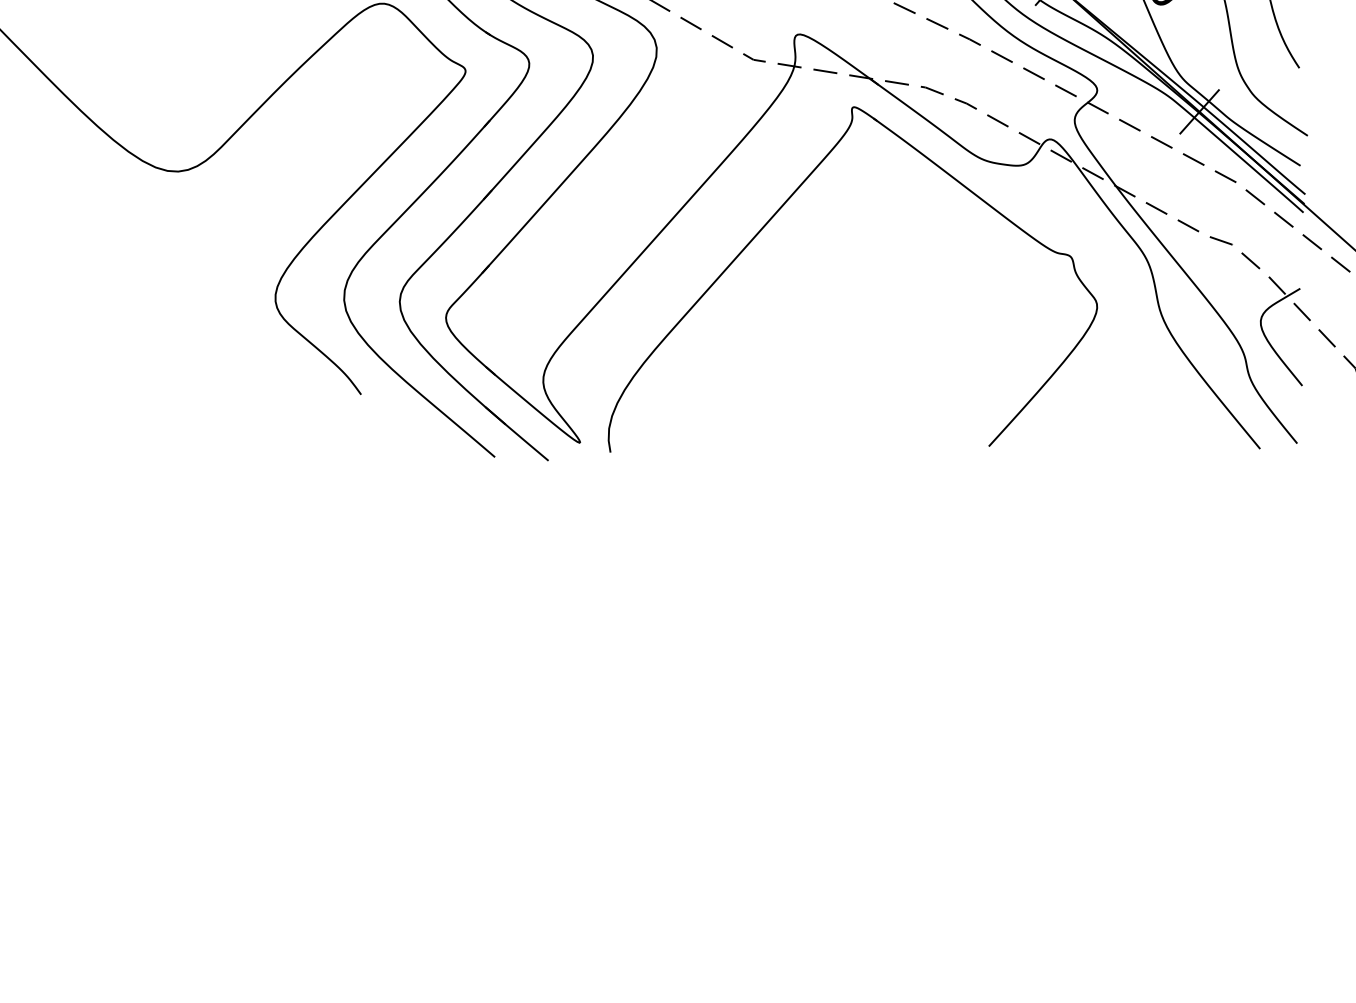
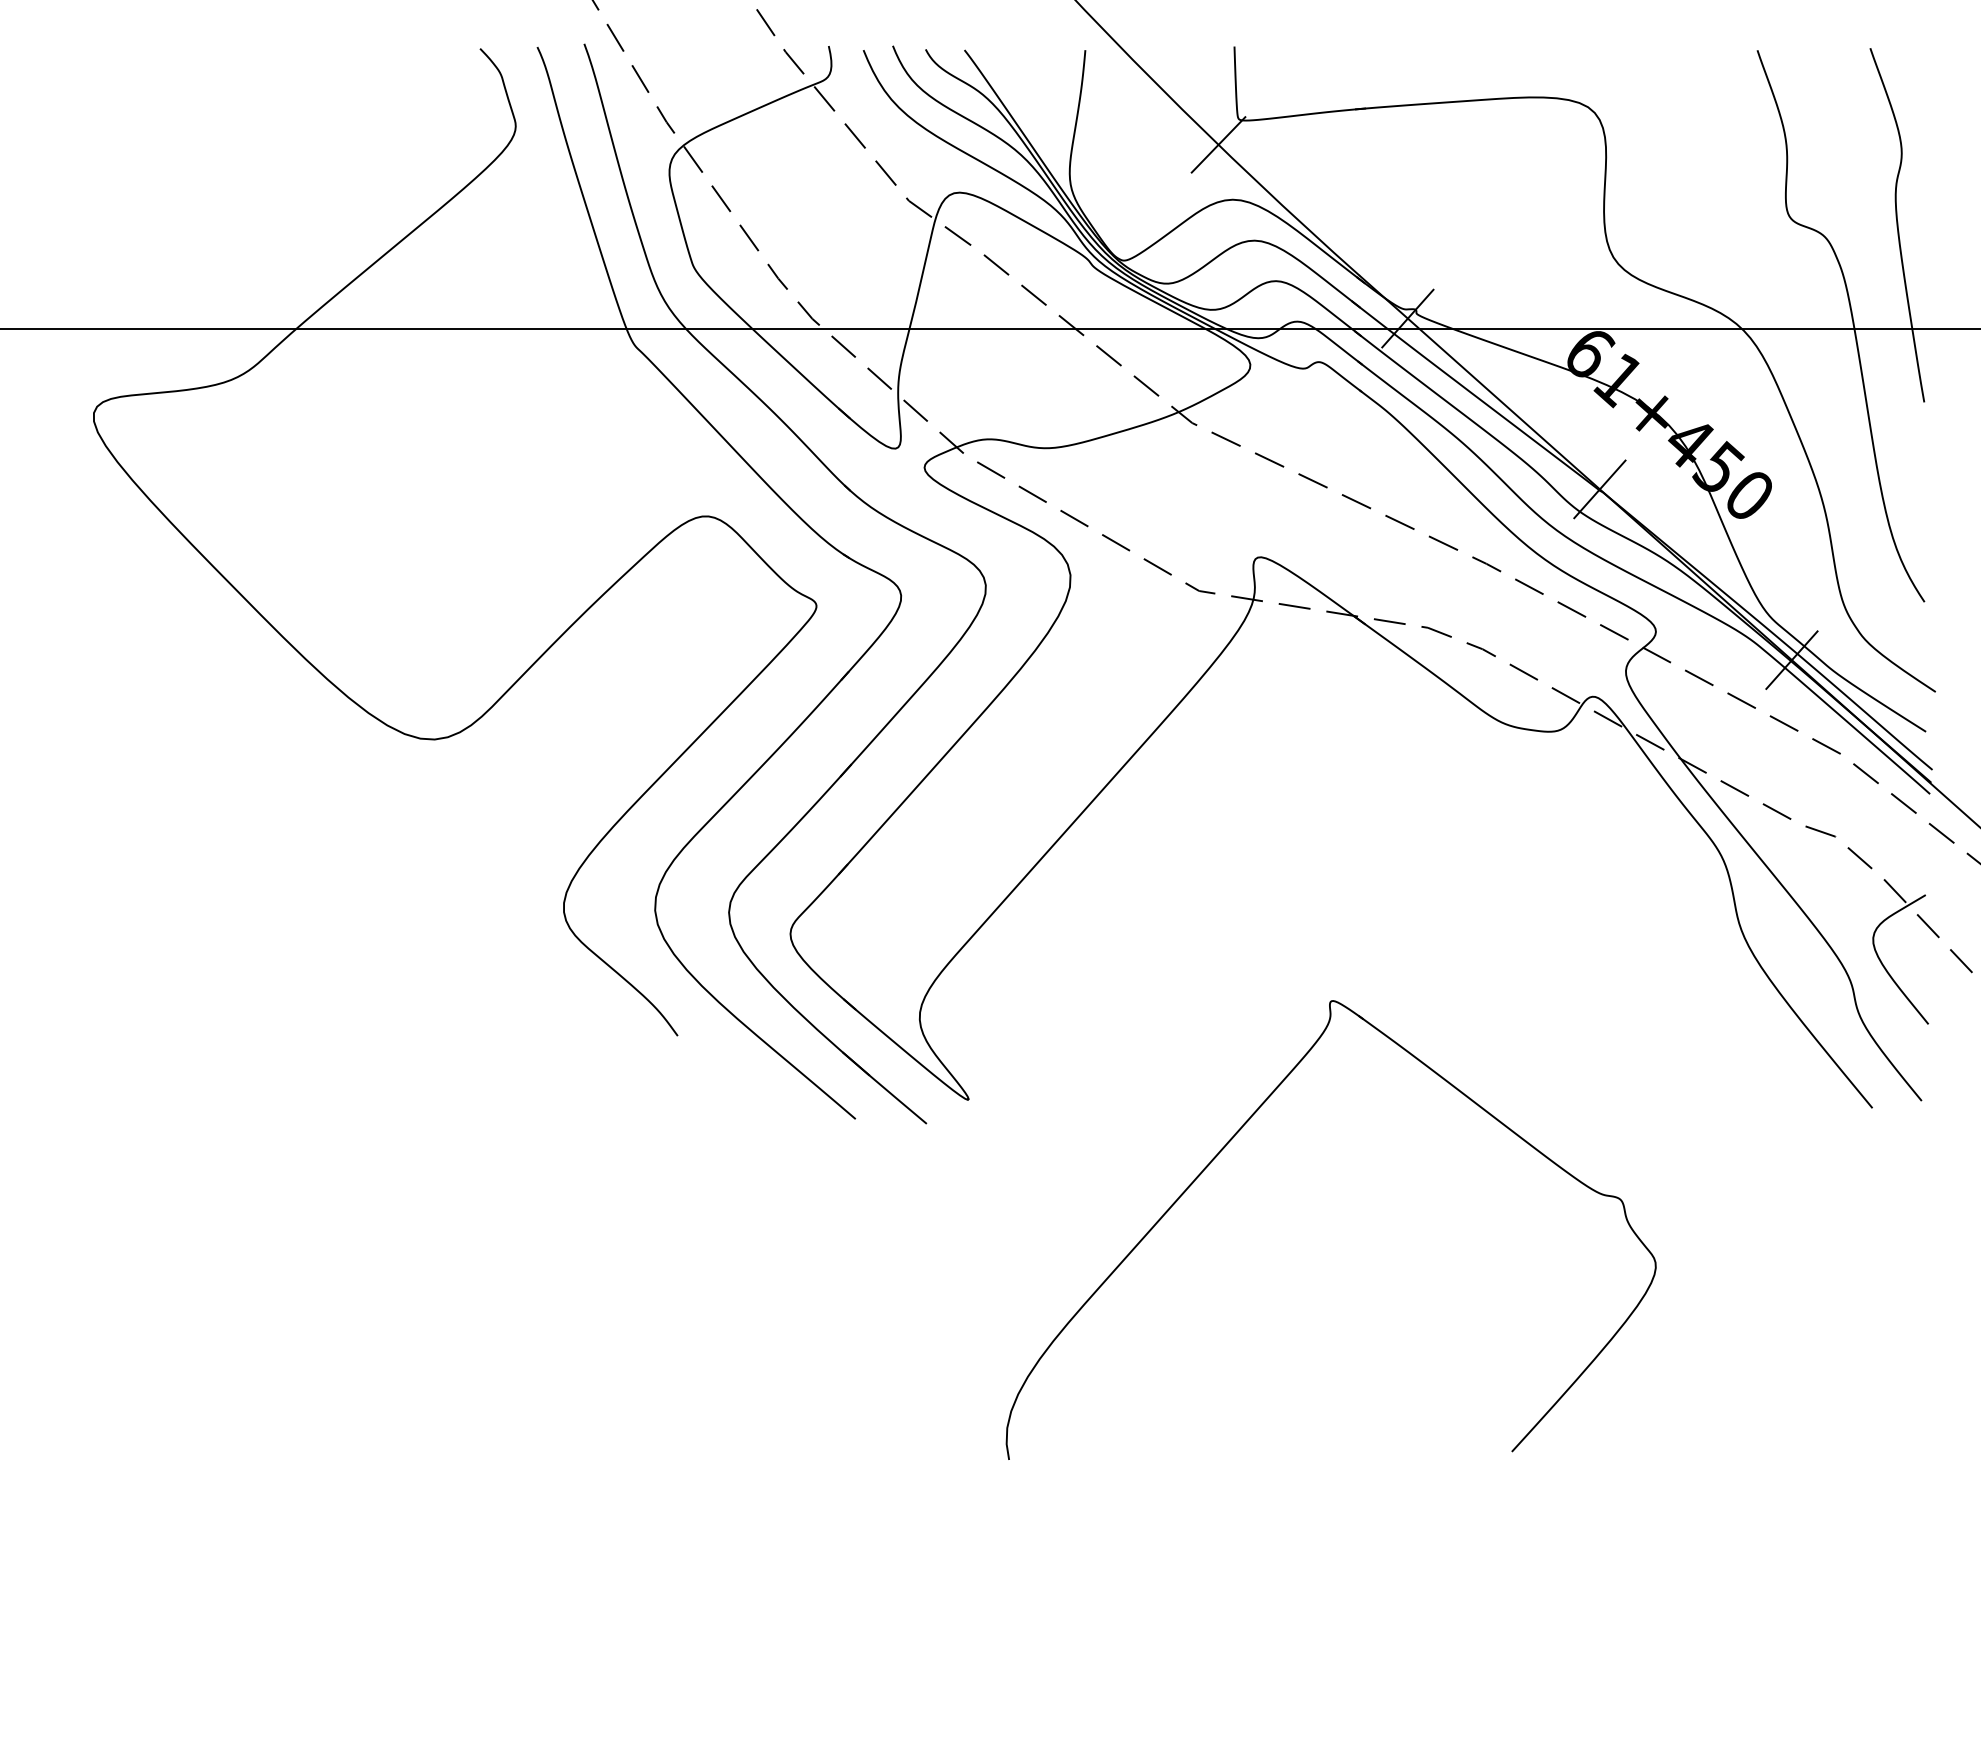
part: (780, 209) -> (1234, 1137), moved

